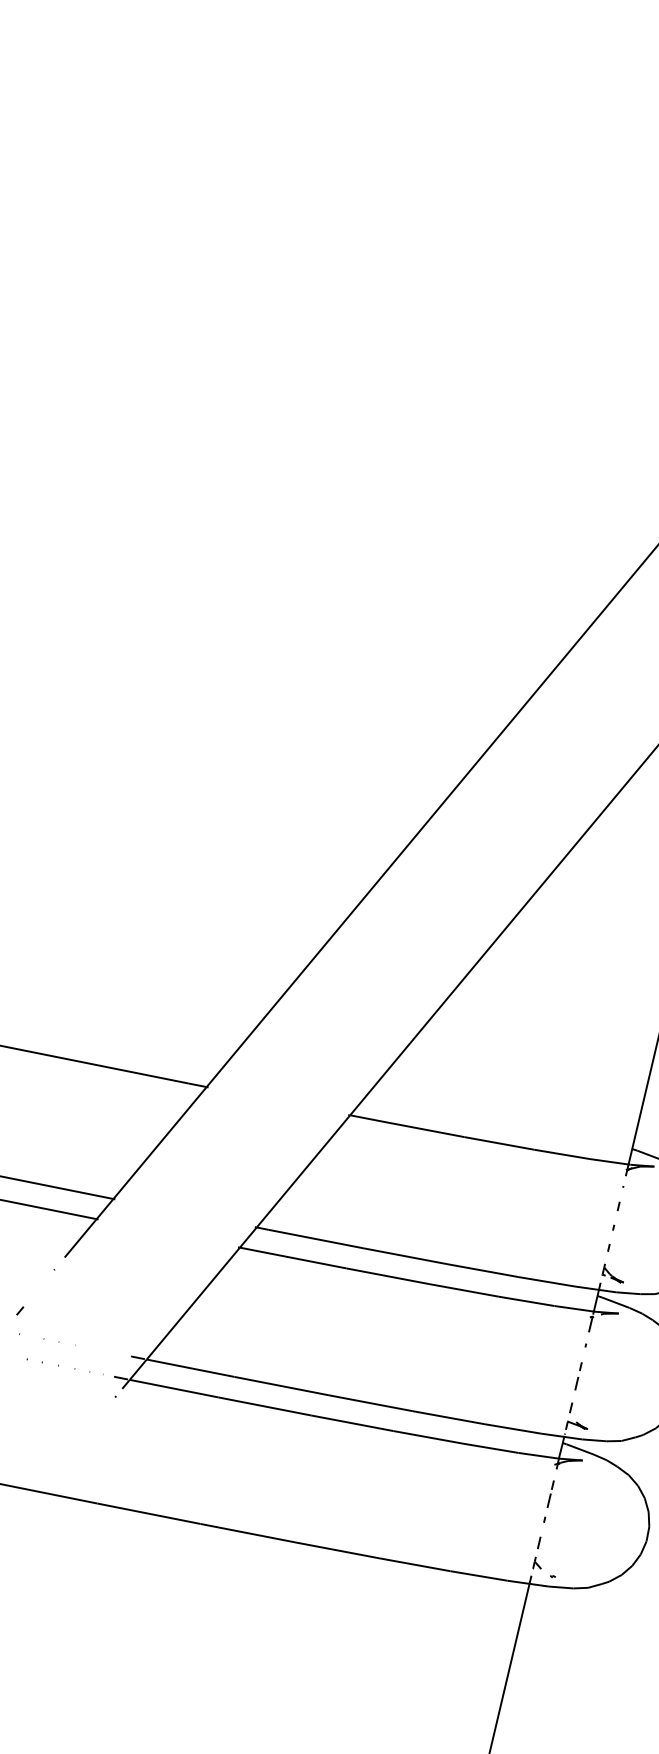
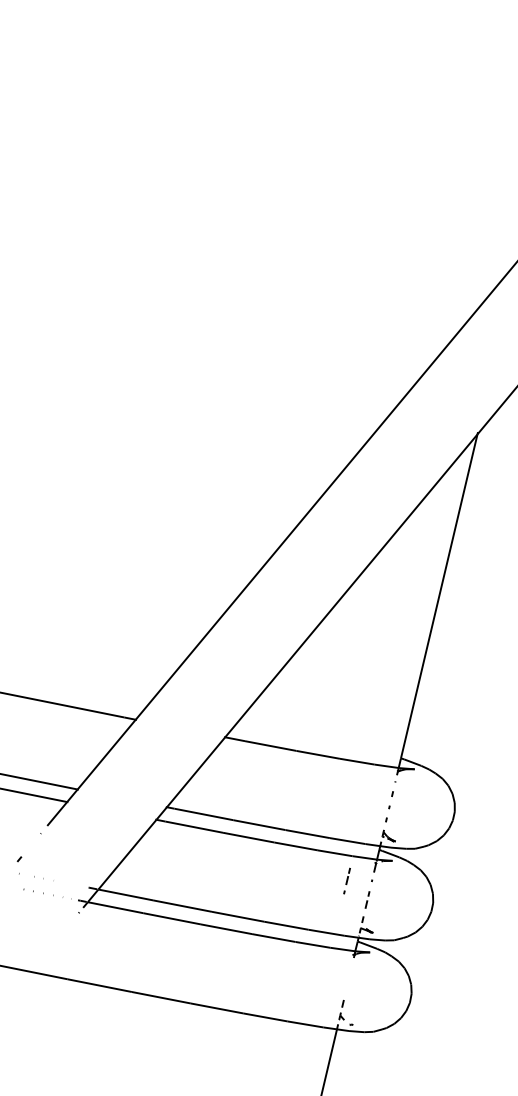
part: (548, 1500) -> (346, 880), moved

